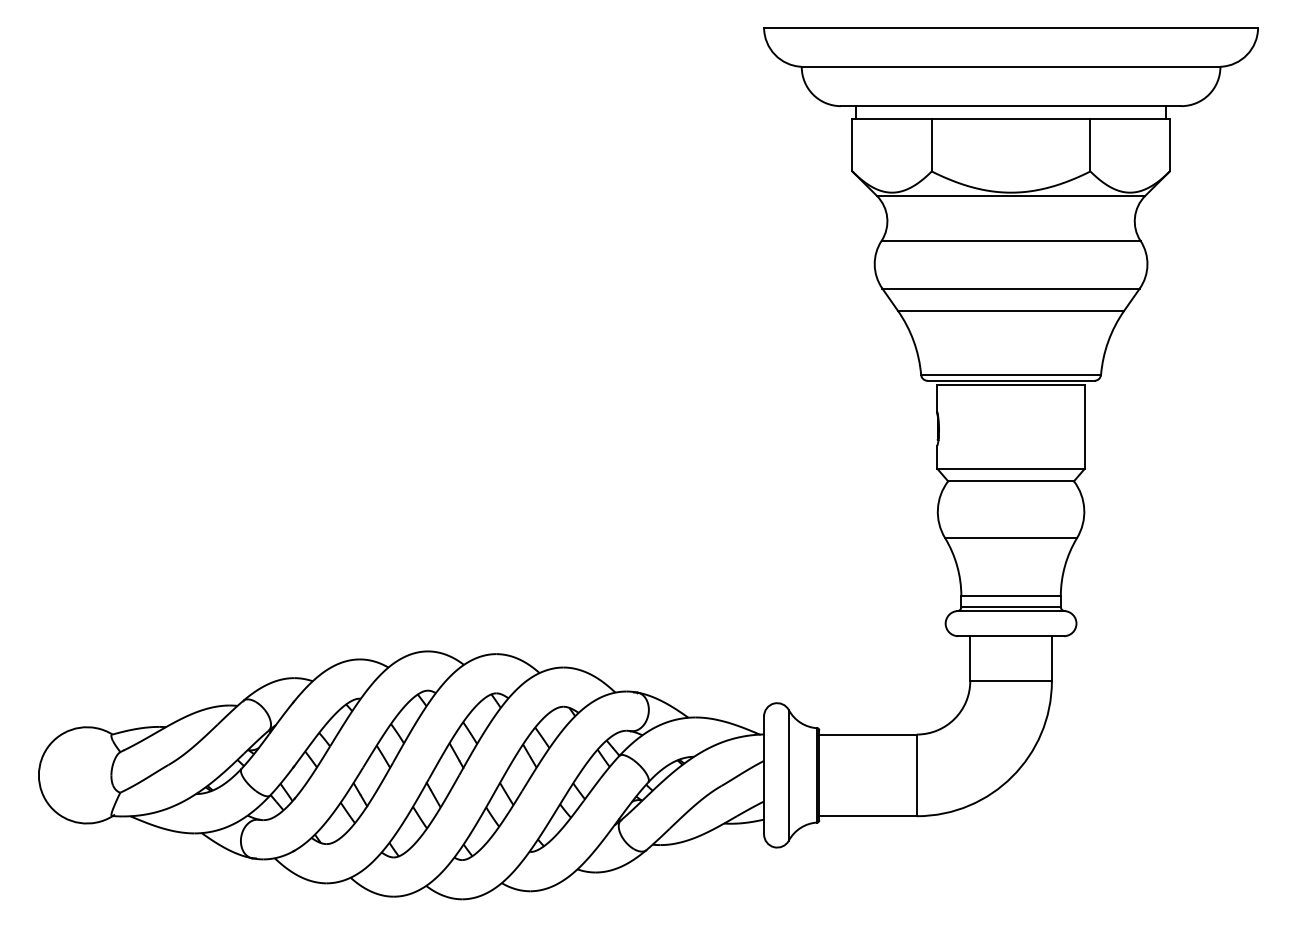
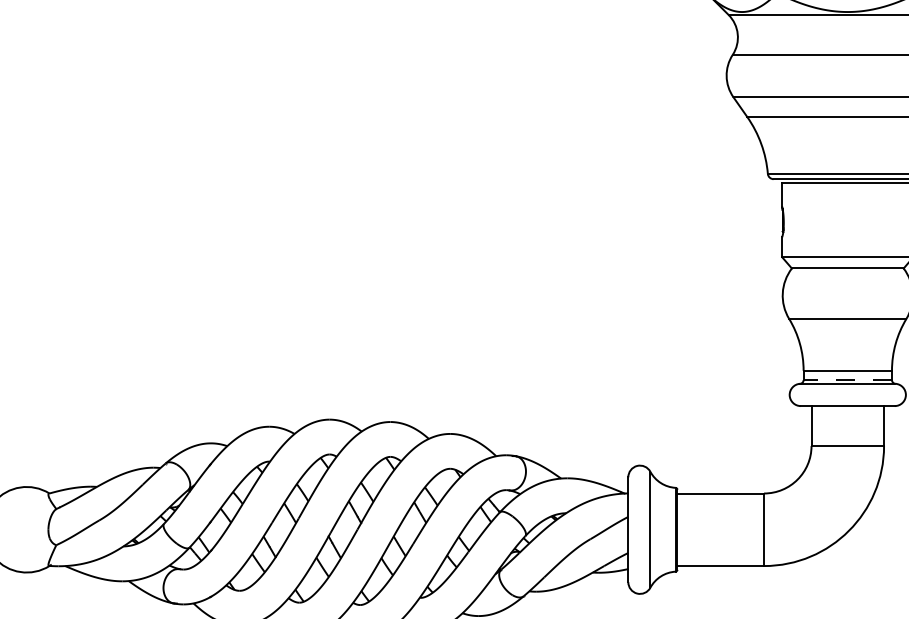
line: (1011, 606) -> (848, 379), solid -> dashed

